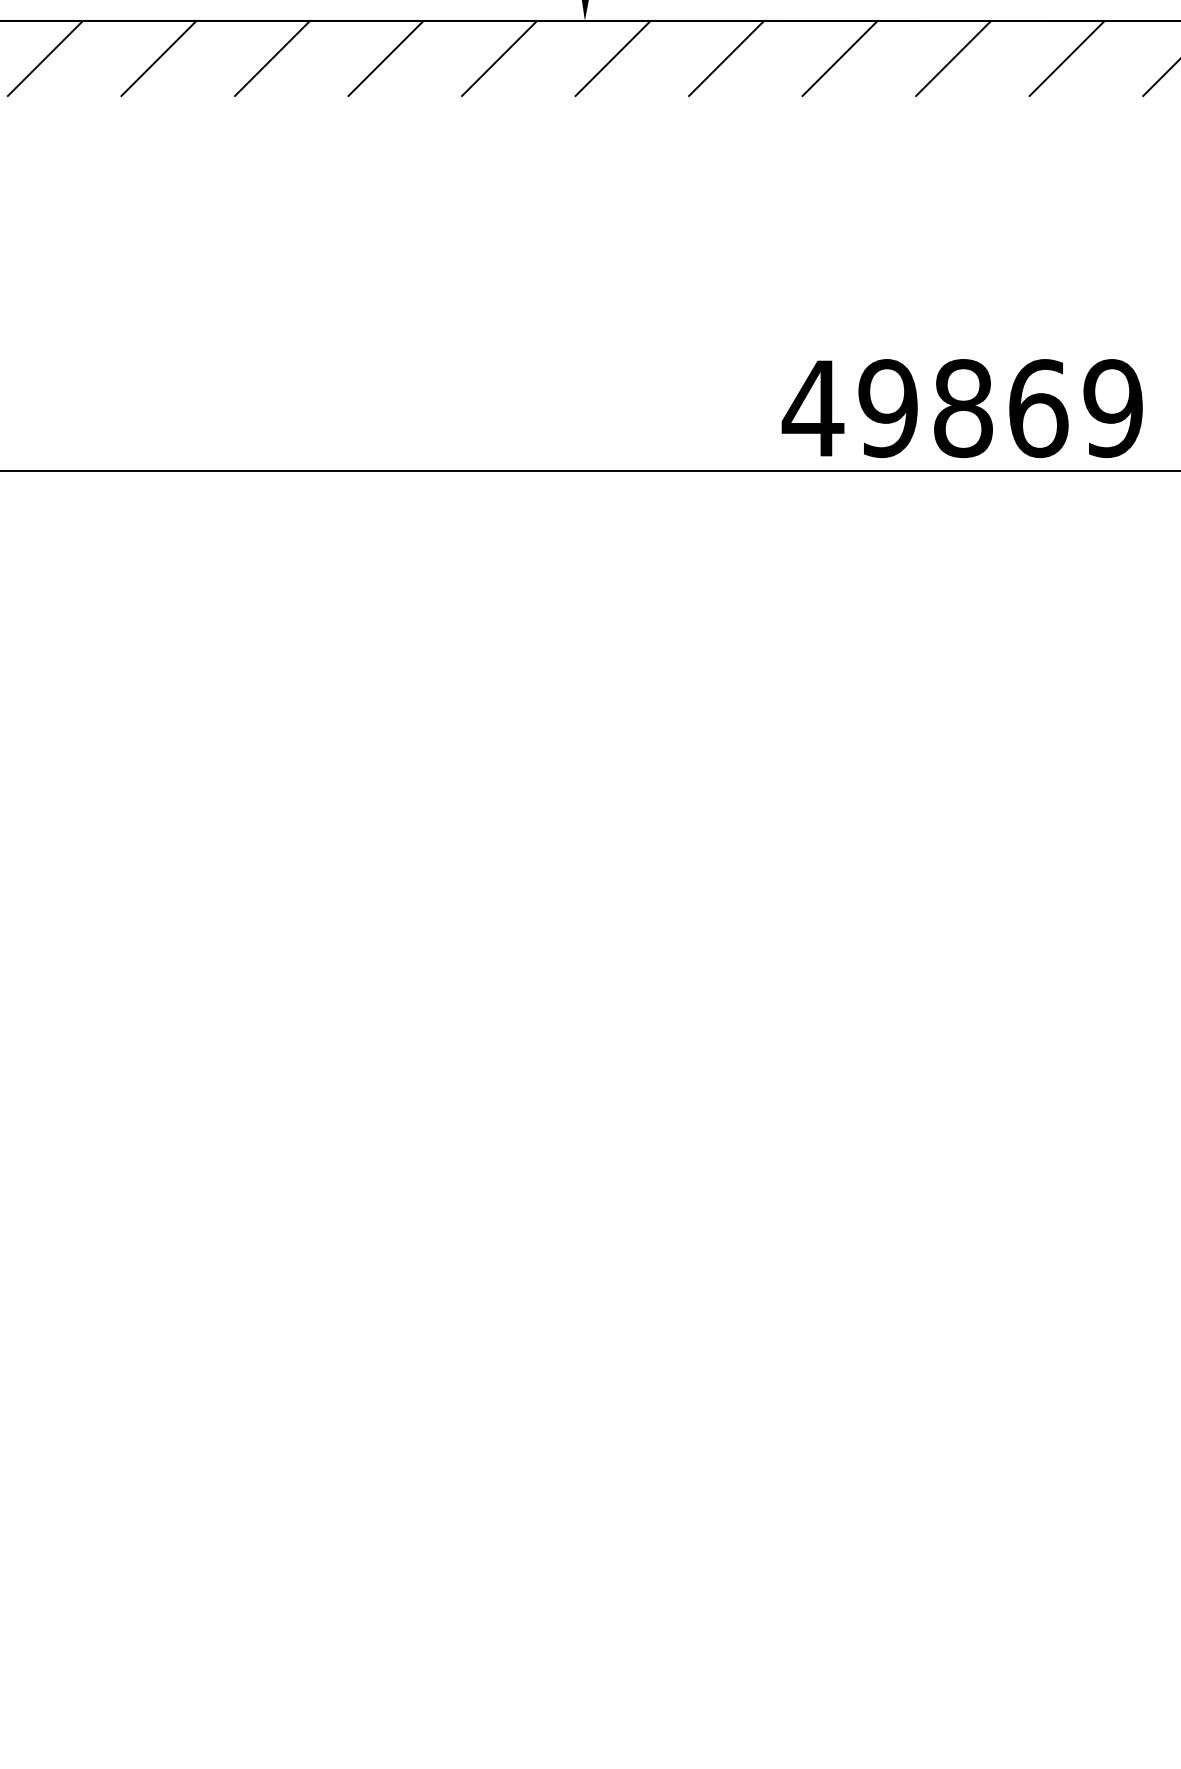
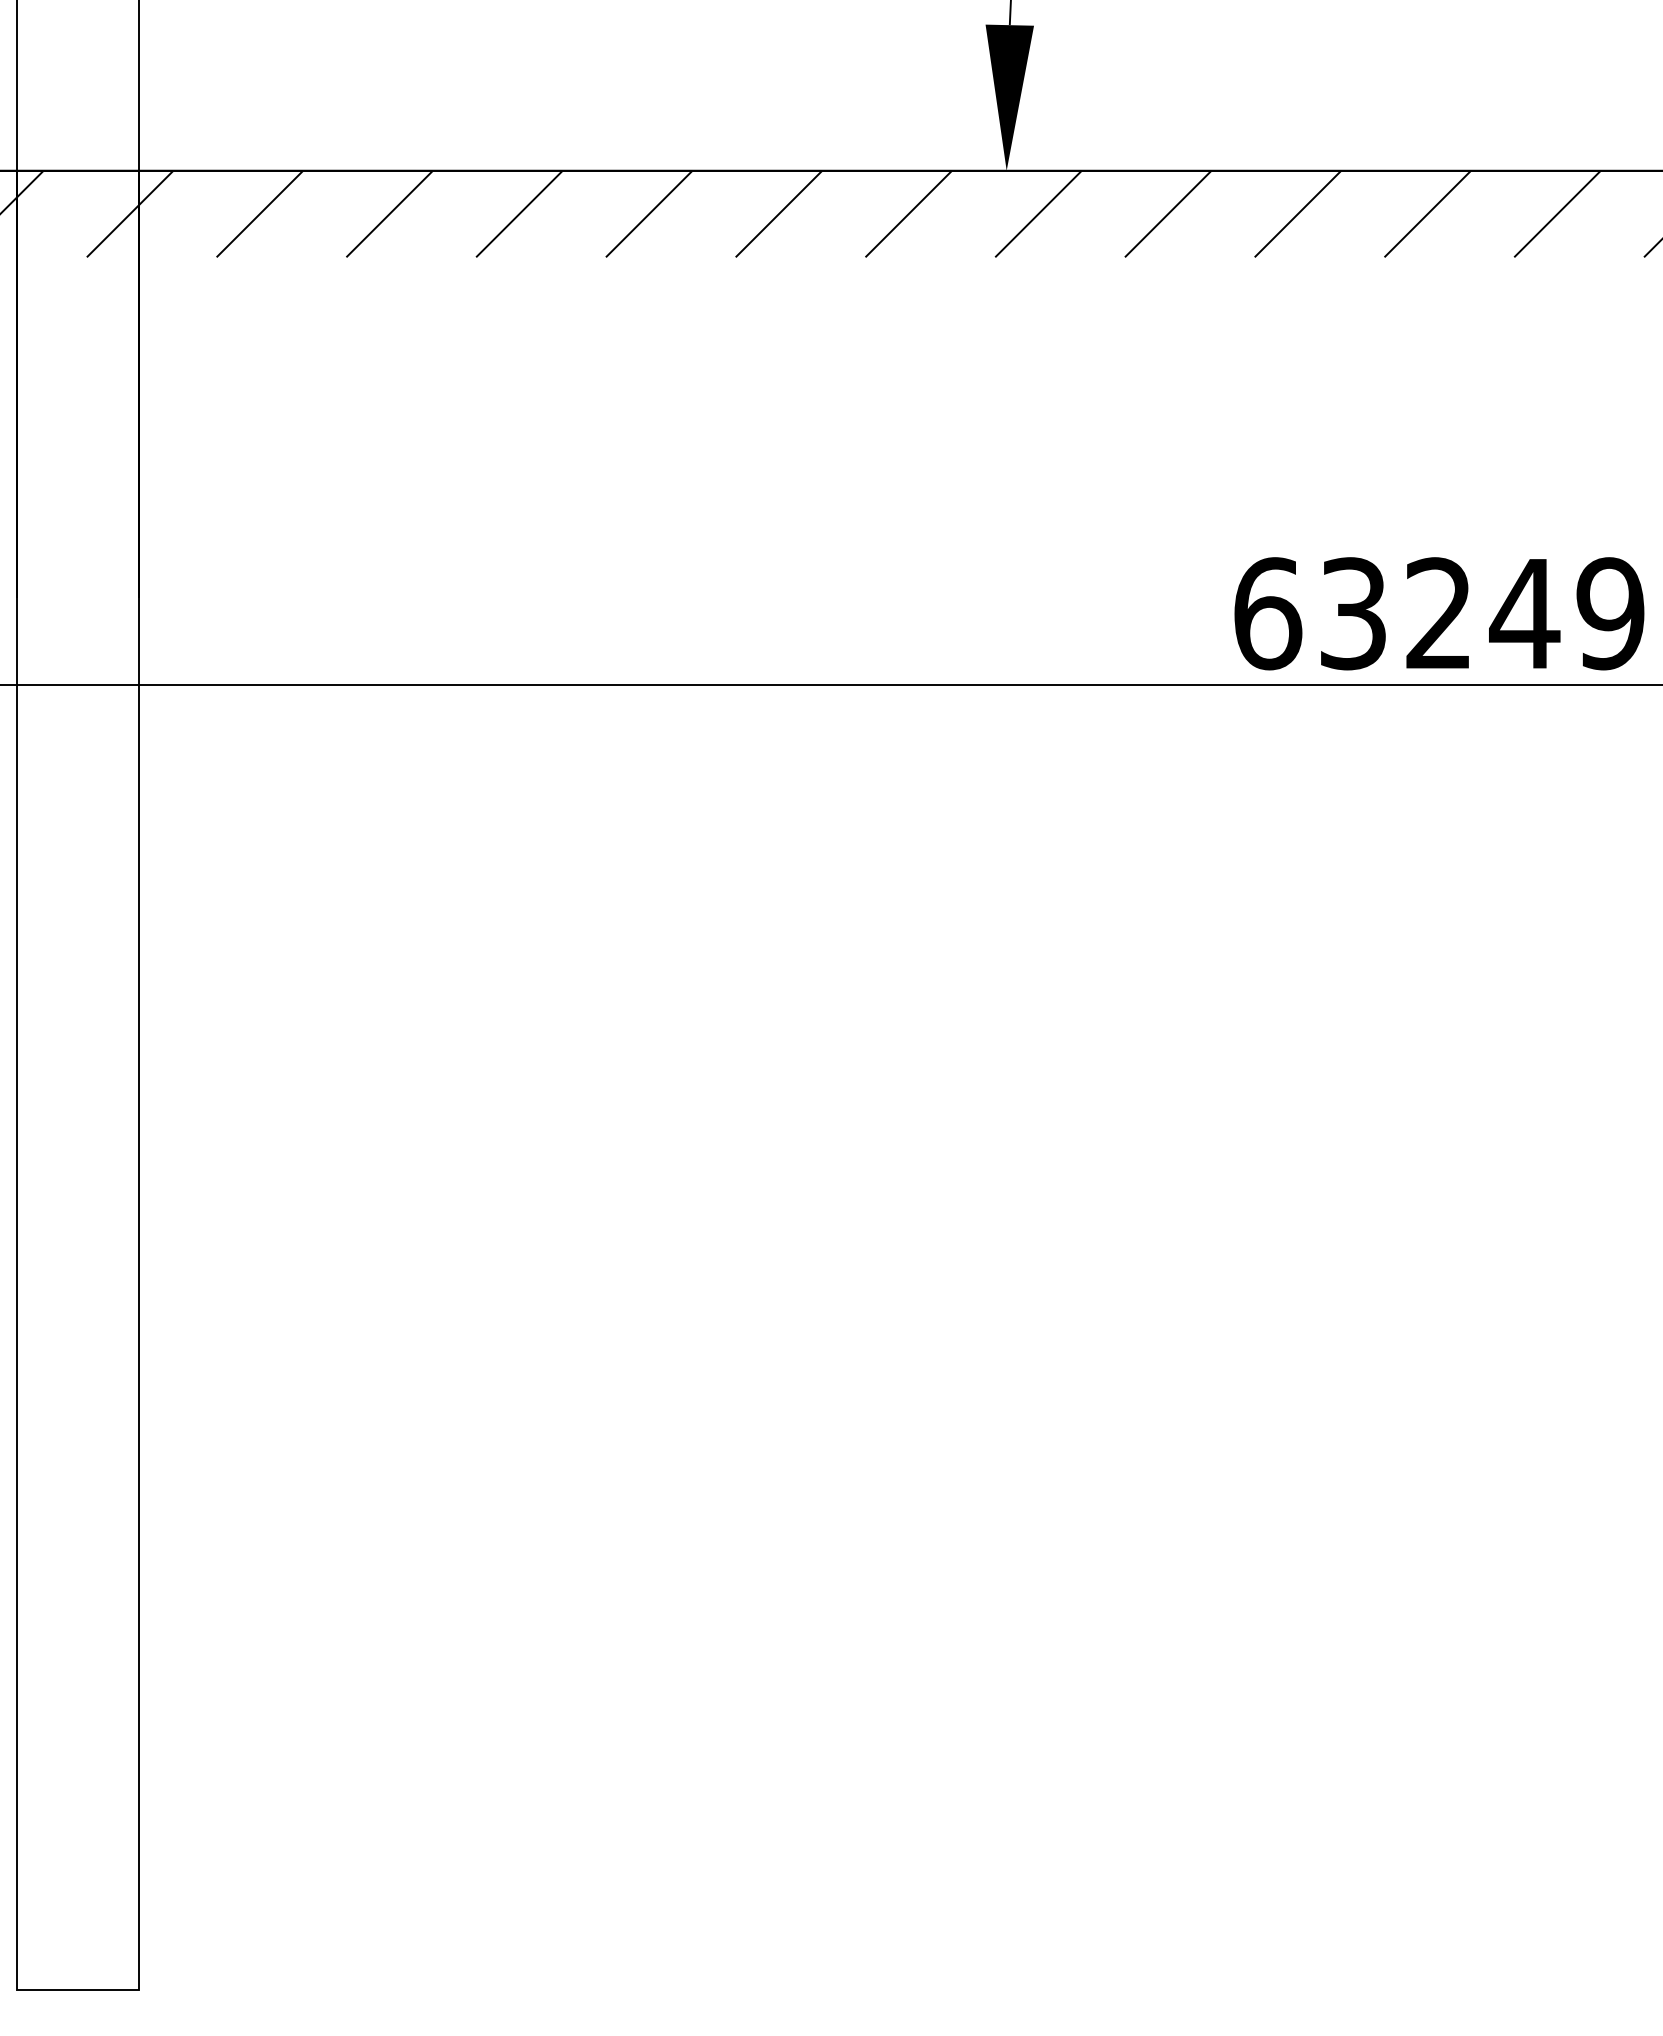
text: (925, 408) -> (1395, 613), 49869 -> 63249

